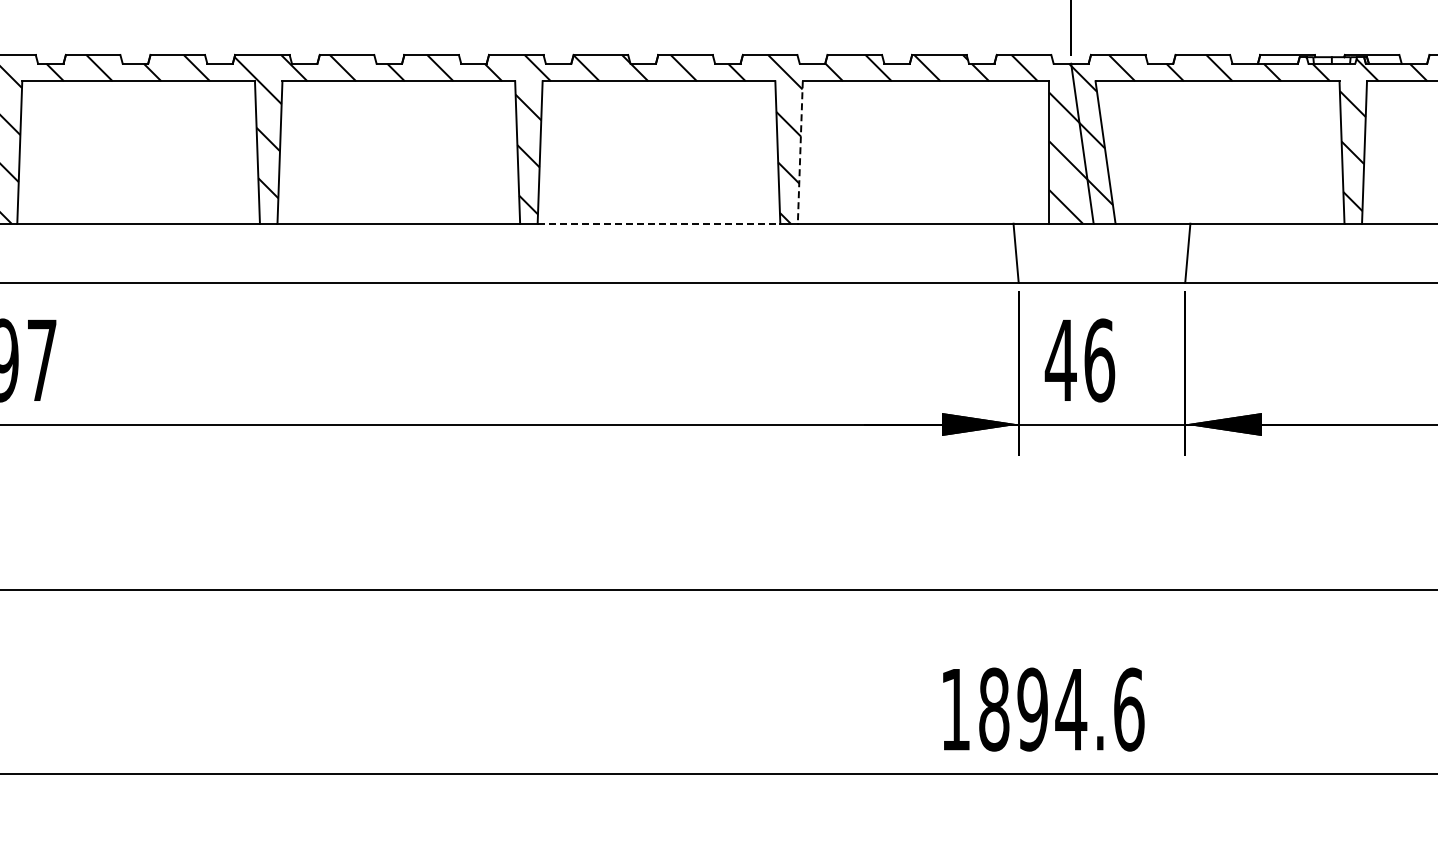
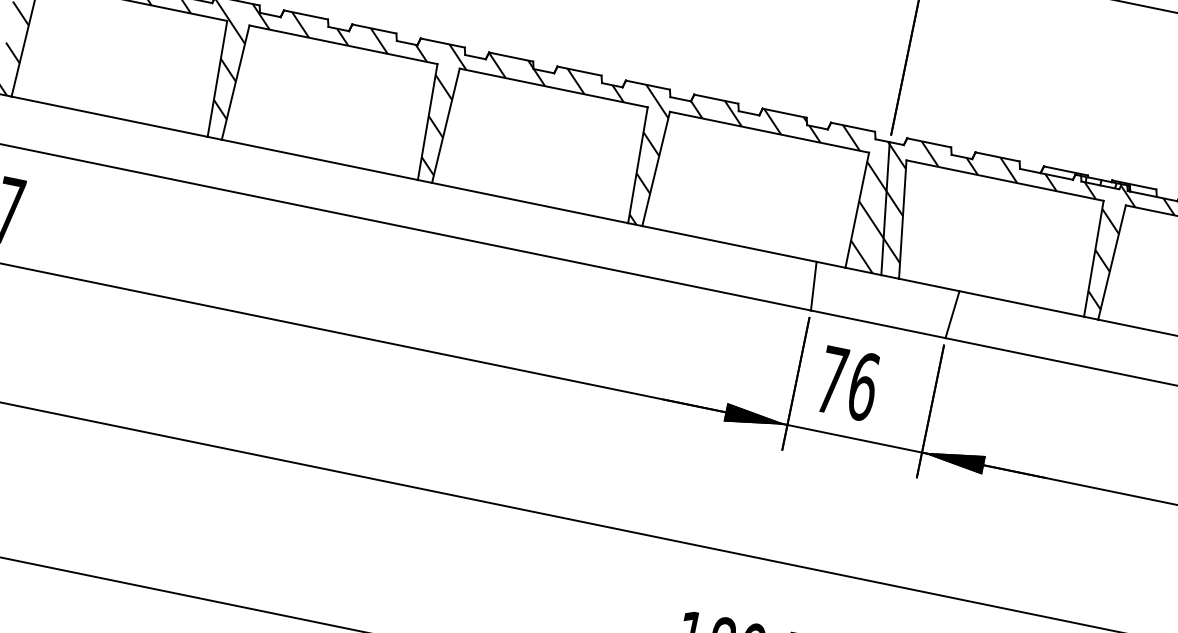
line: (800, 152) -> (656, 168), dashed -> solid
line: (659, 223) -> (530, 202), dashed -> solid
text: (1060, 359) -> (832, 379), 46 -> 76

